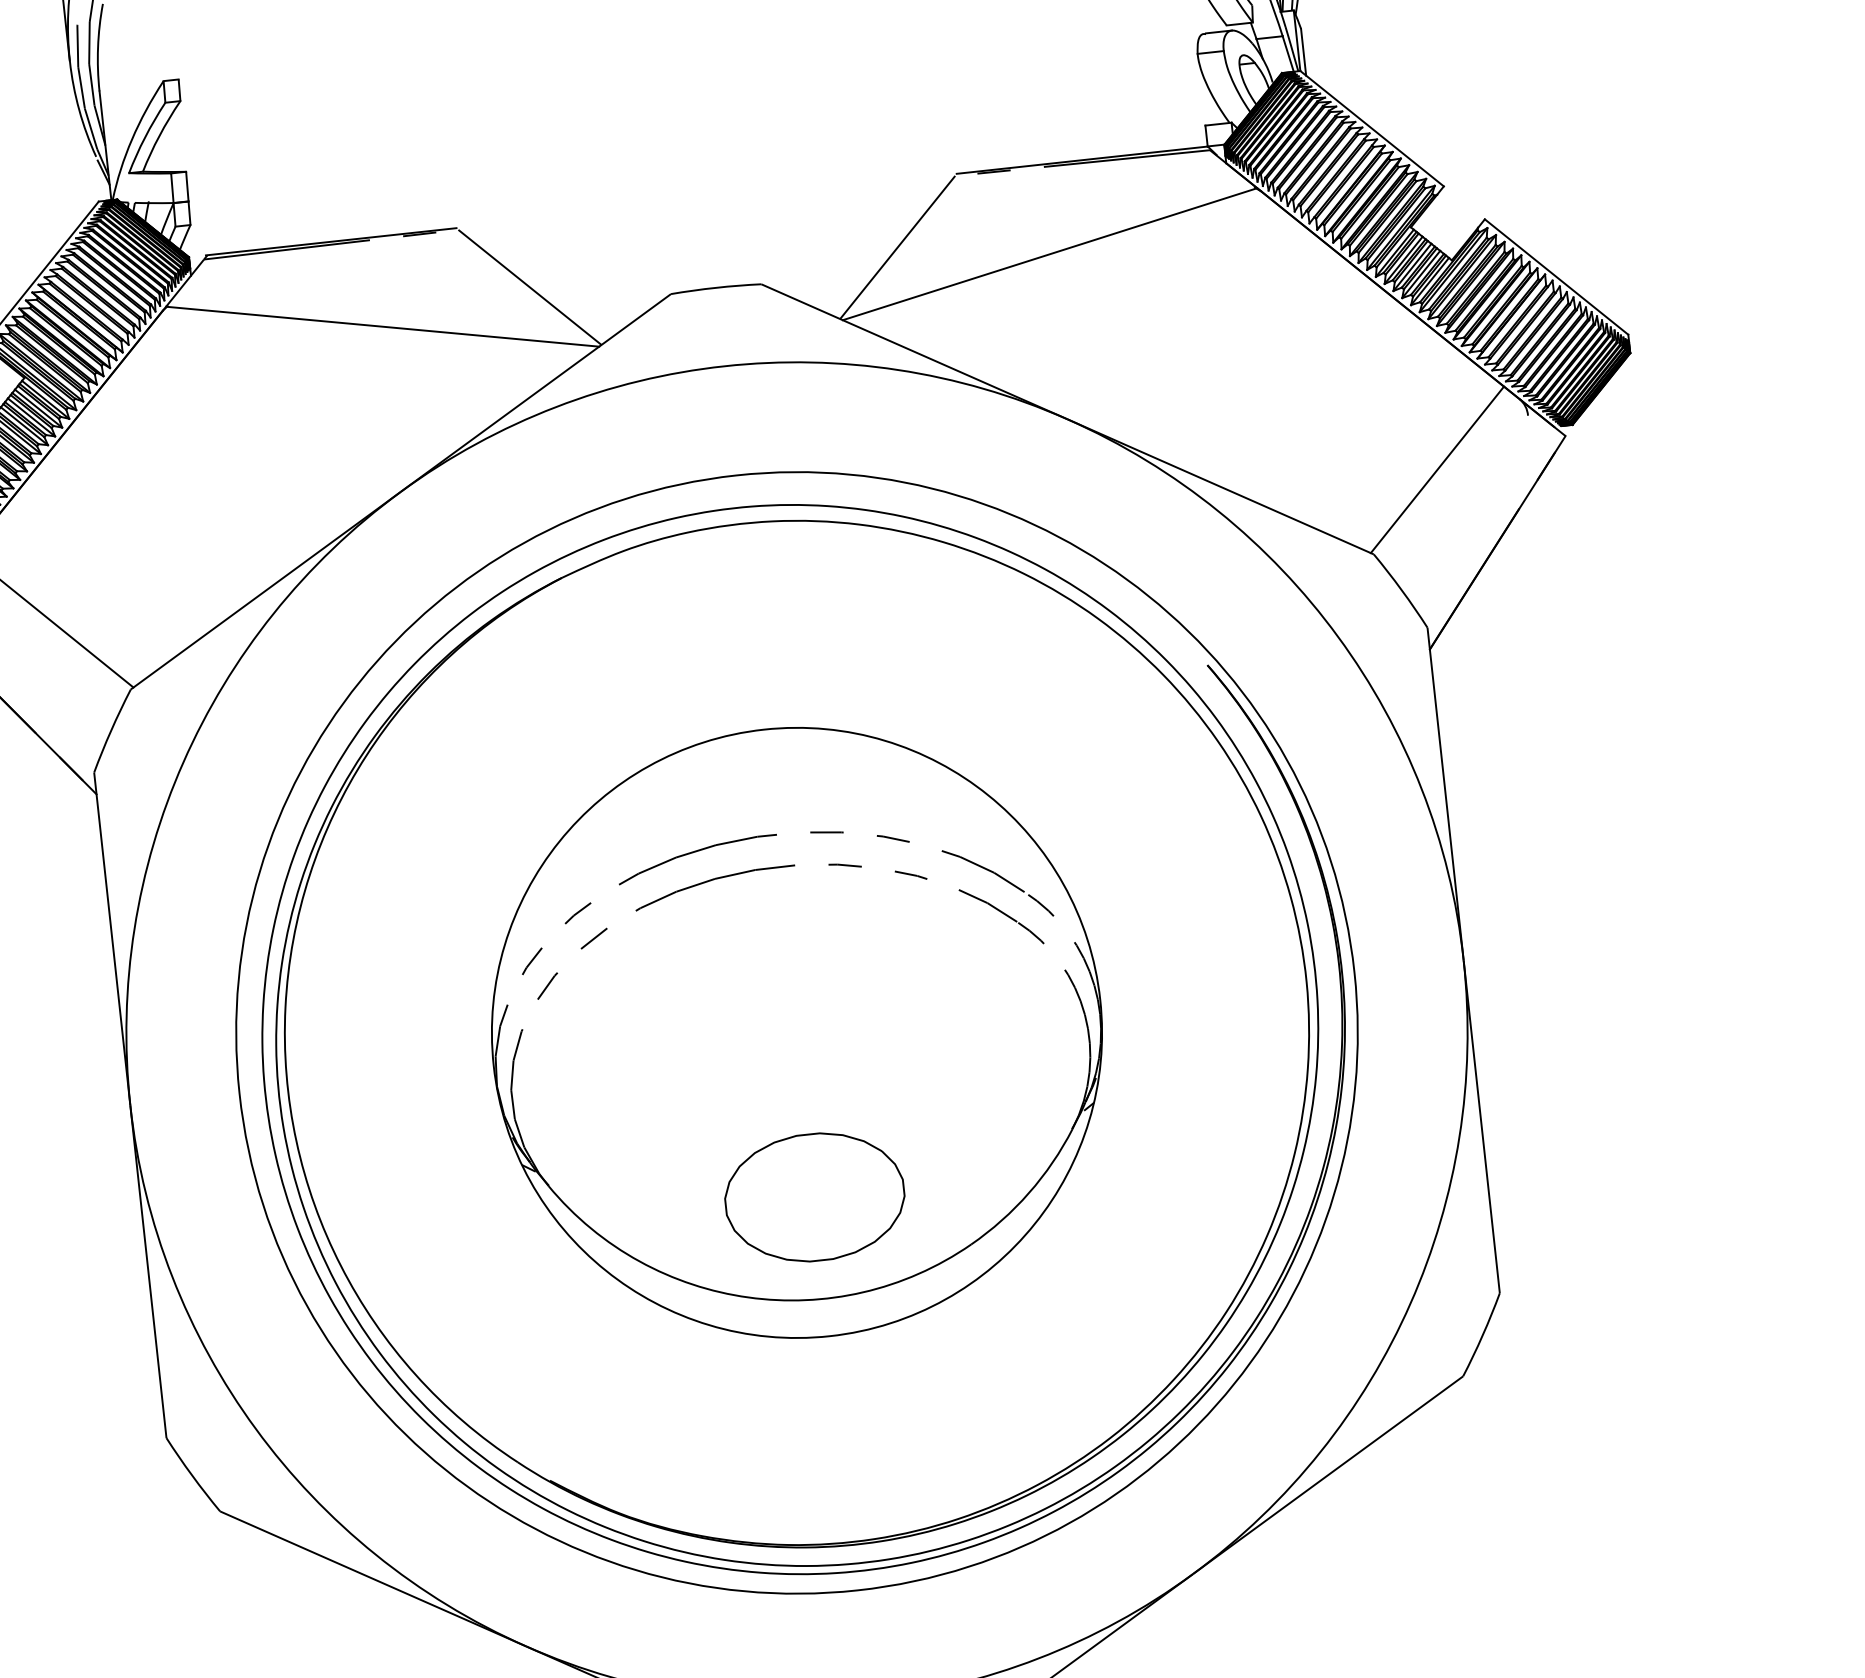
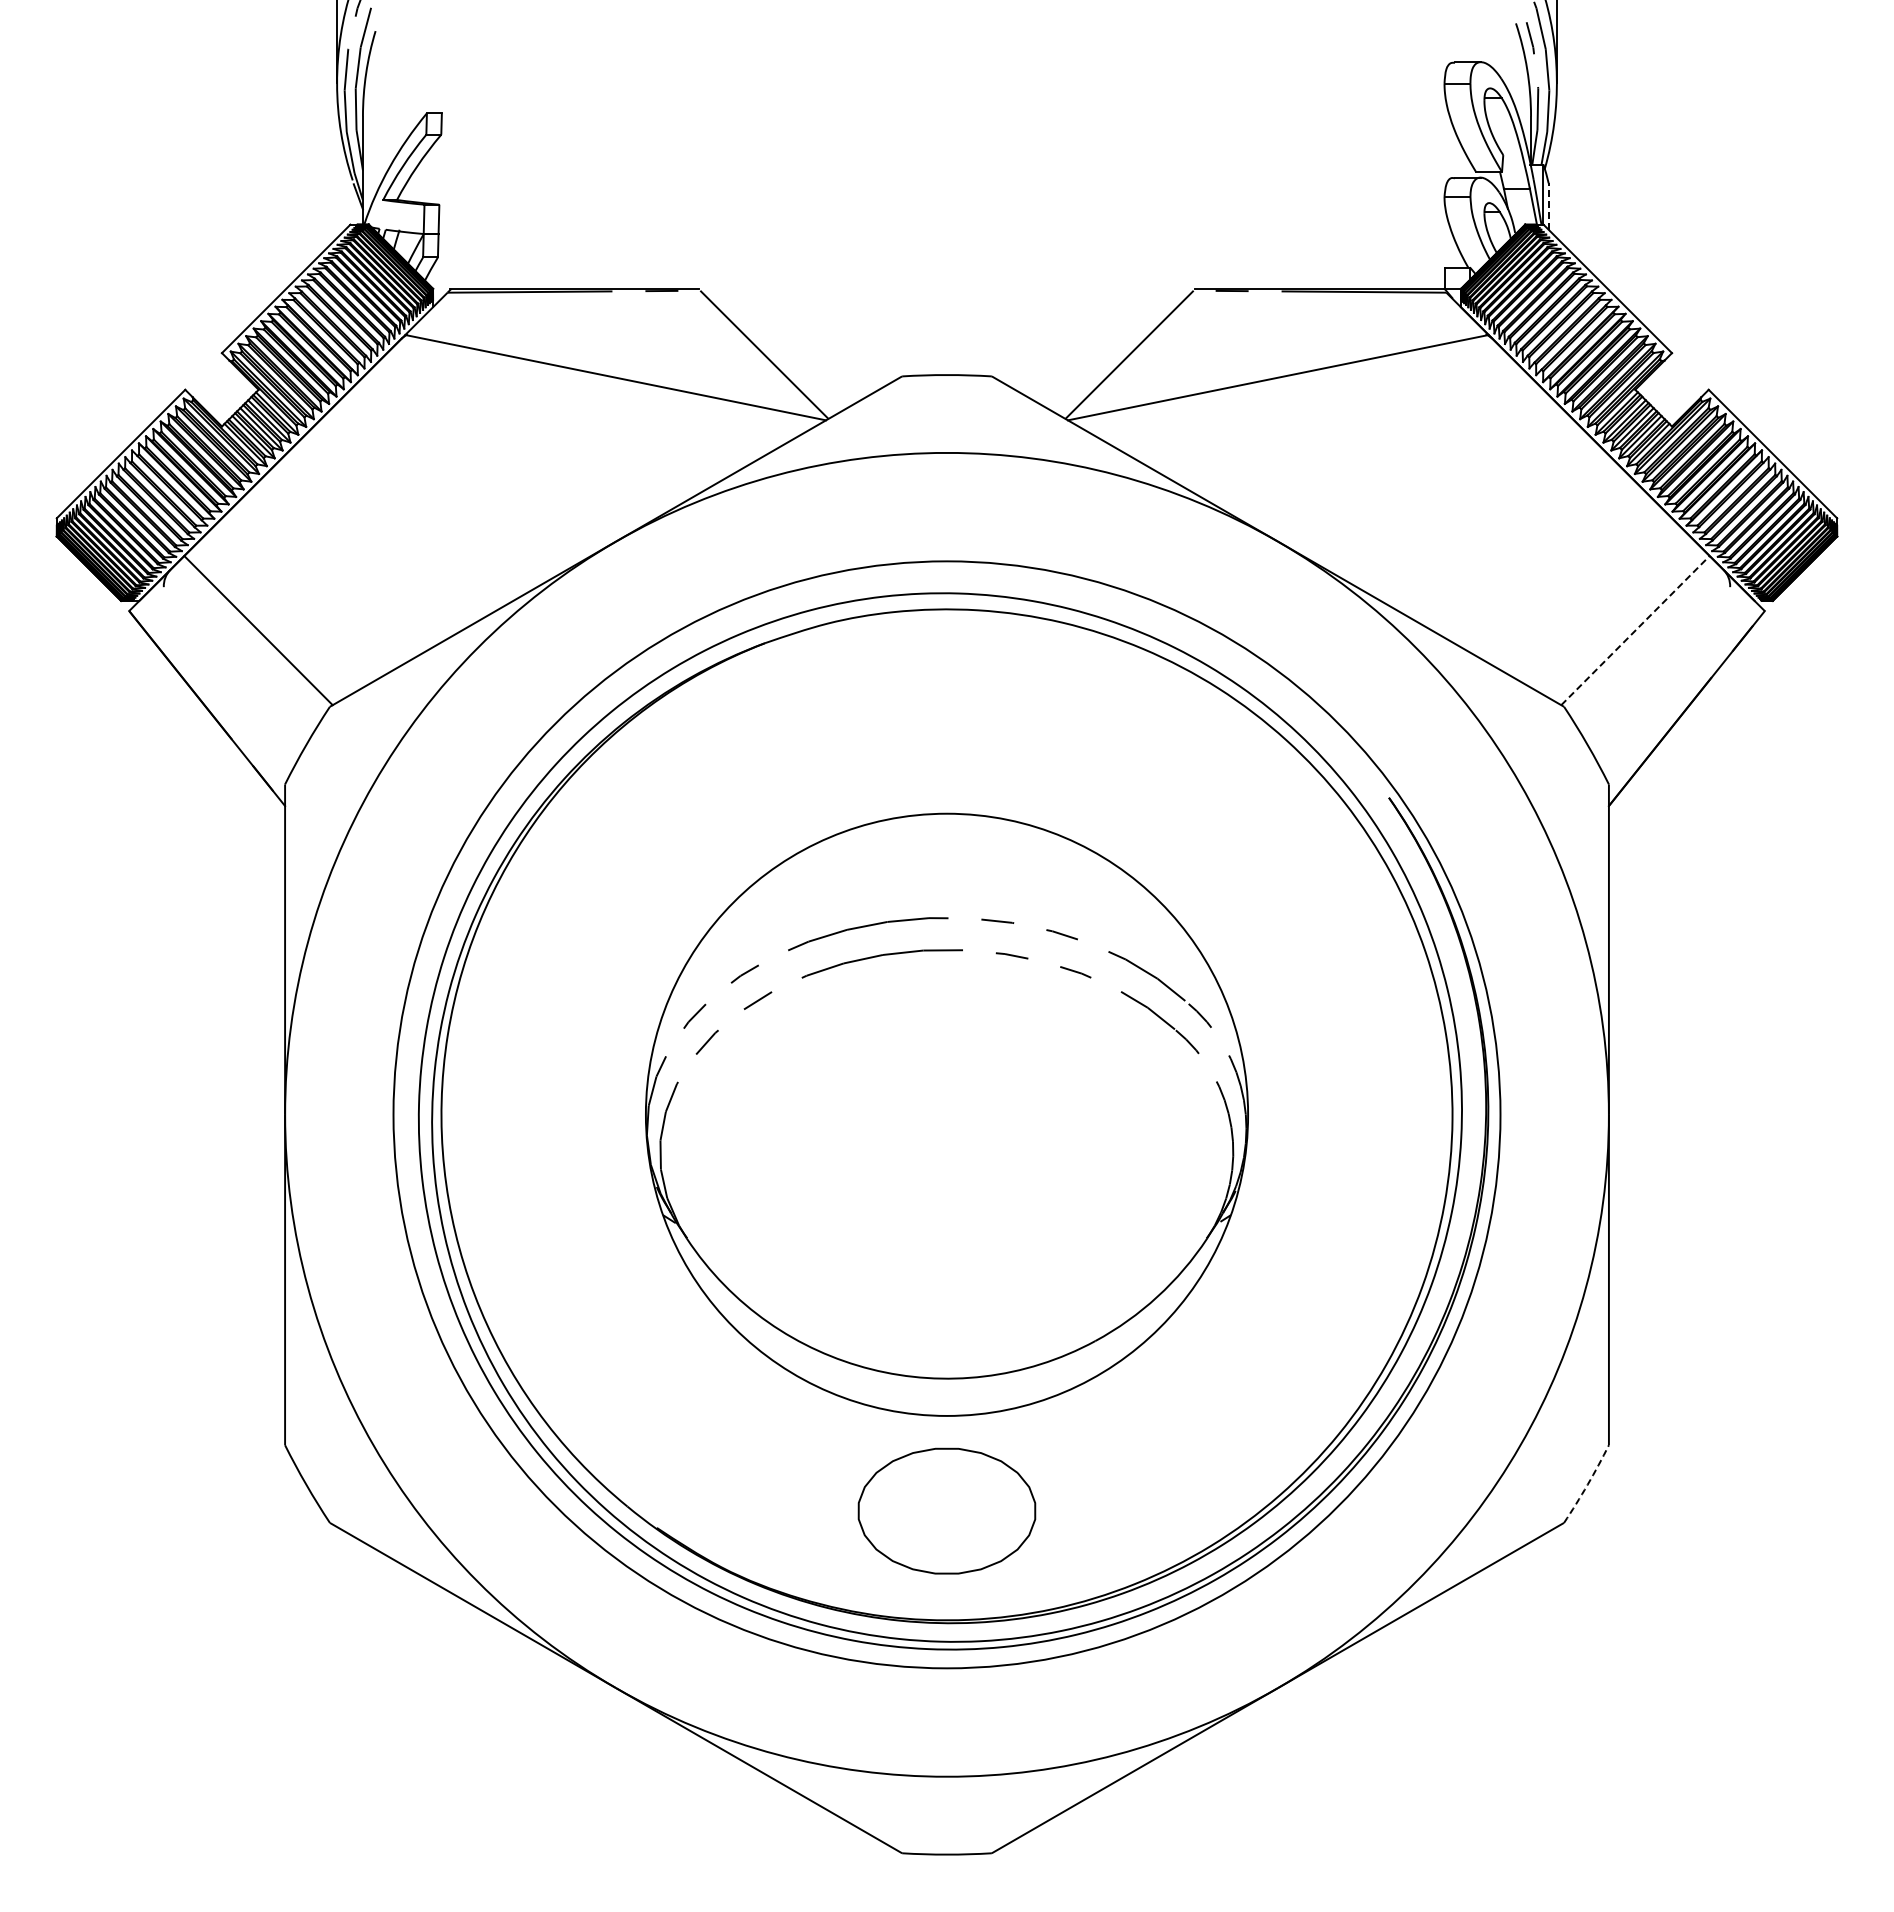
line: (1303, 52) -> (1548, 206), solid -> dashed
line: (1437, 469) -> (1635, 630), solid -> dashed
part: (814, 1196) -> (946, 1510), moved
arc: (1482, 1335) -> (1587, 1484), solid -> dashed

